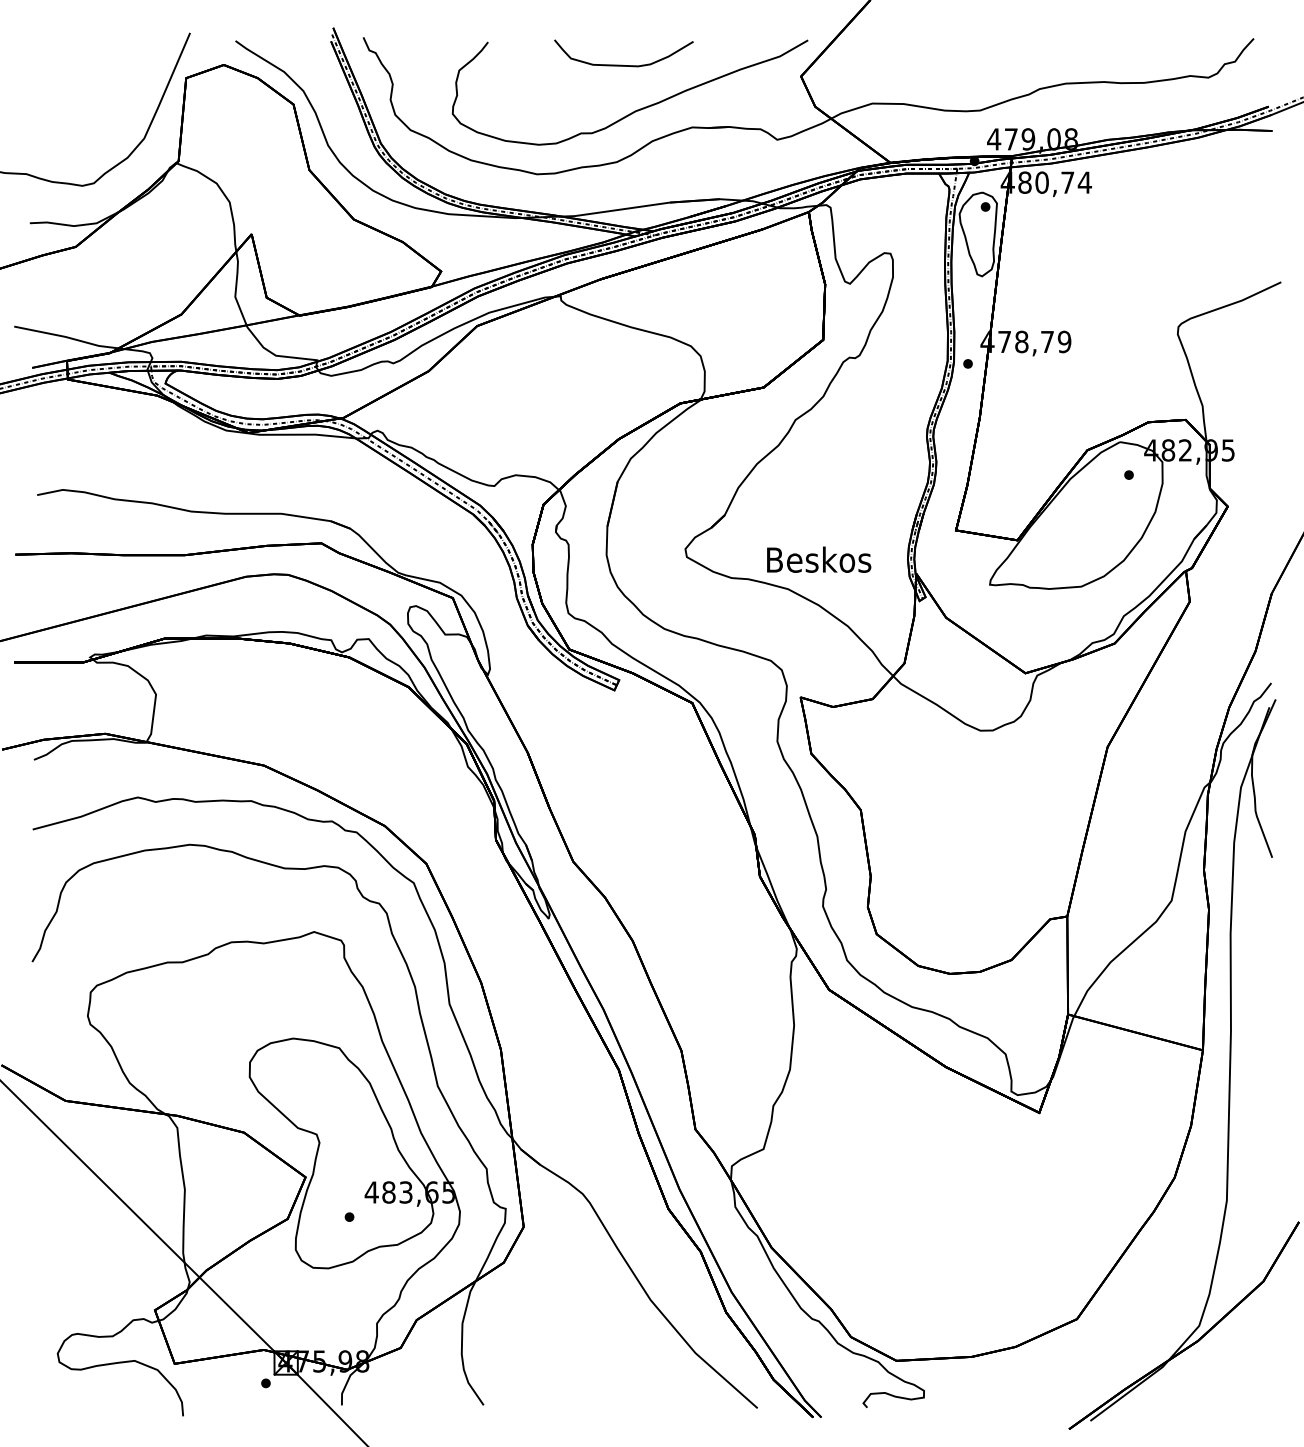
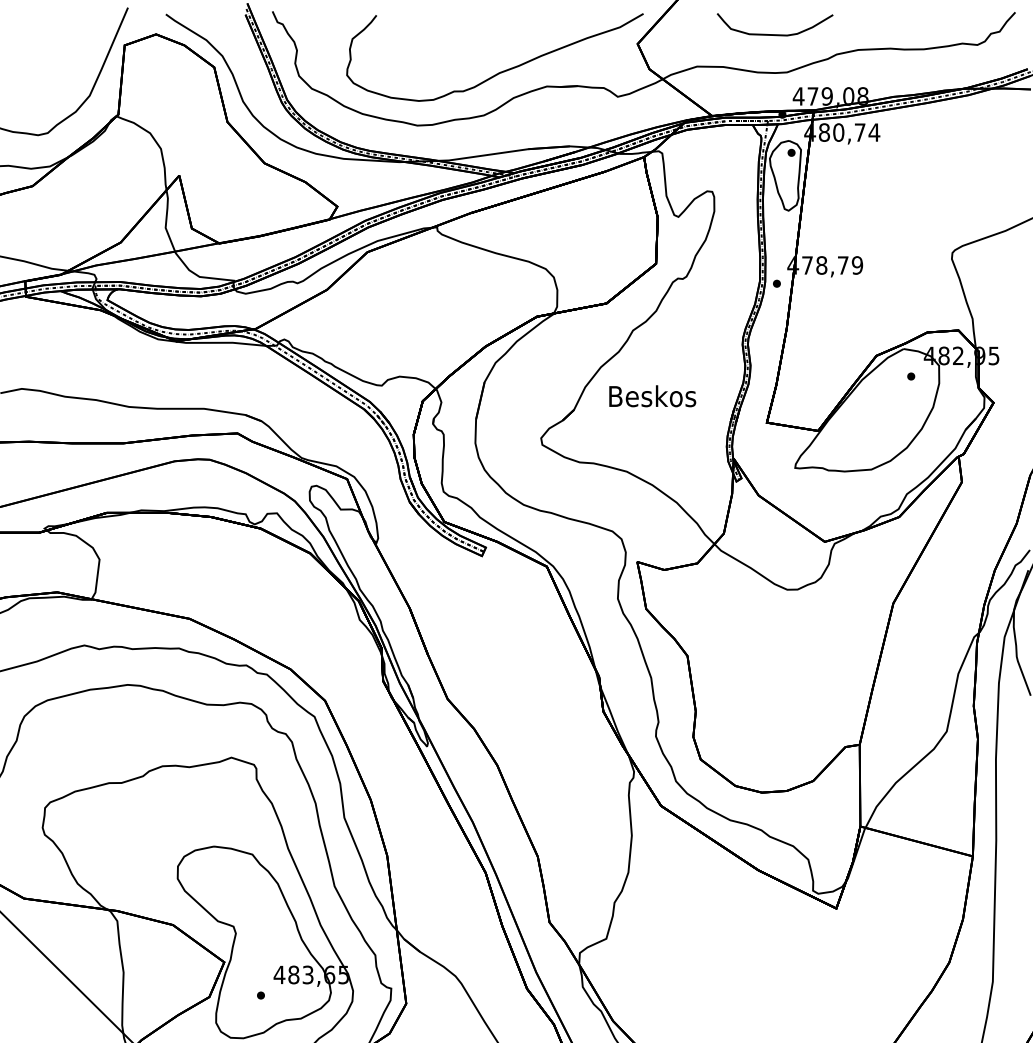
curve: (622, 64) -> (773, 34), moved
text: (819, 559) -> (653, 396), moved

